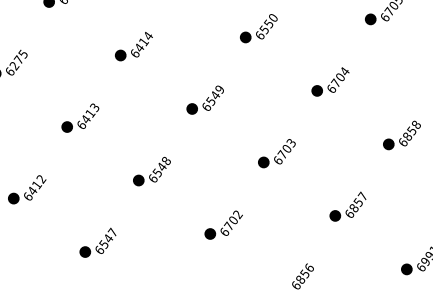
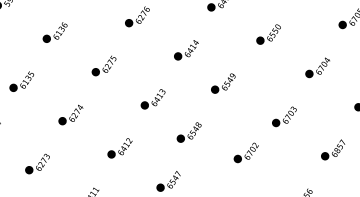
part: (205, 100) -> (223, 83), moved
part: (150, 171) -> (188, 132), moved
part: (222, 224) -> (245, 152), moved

